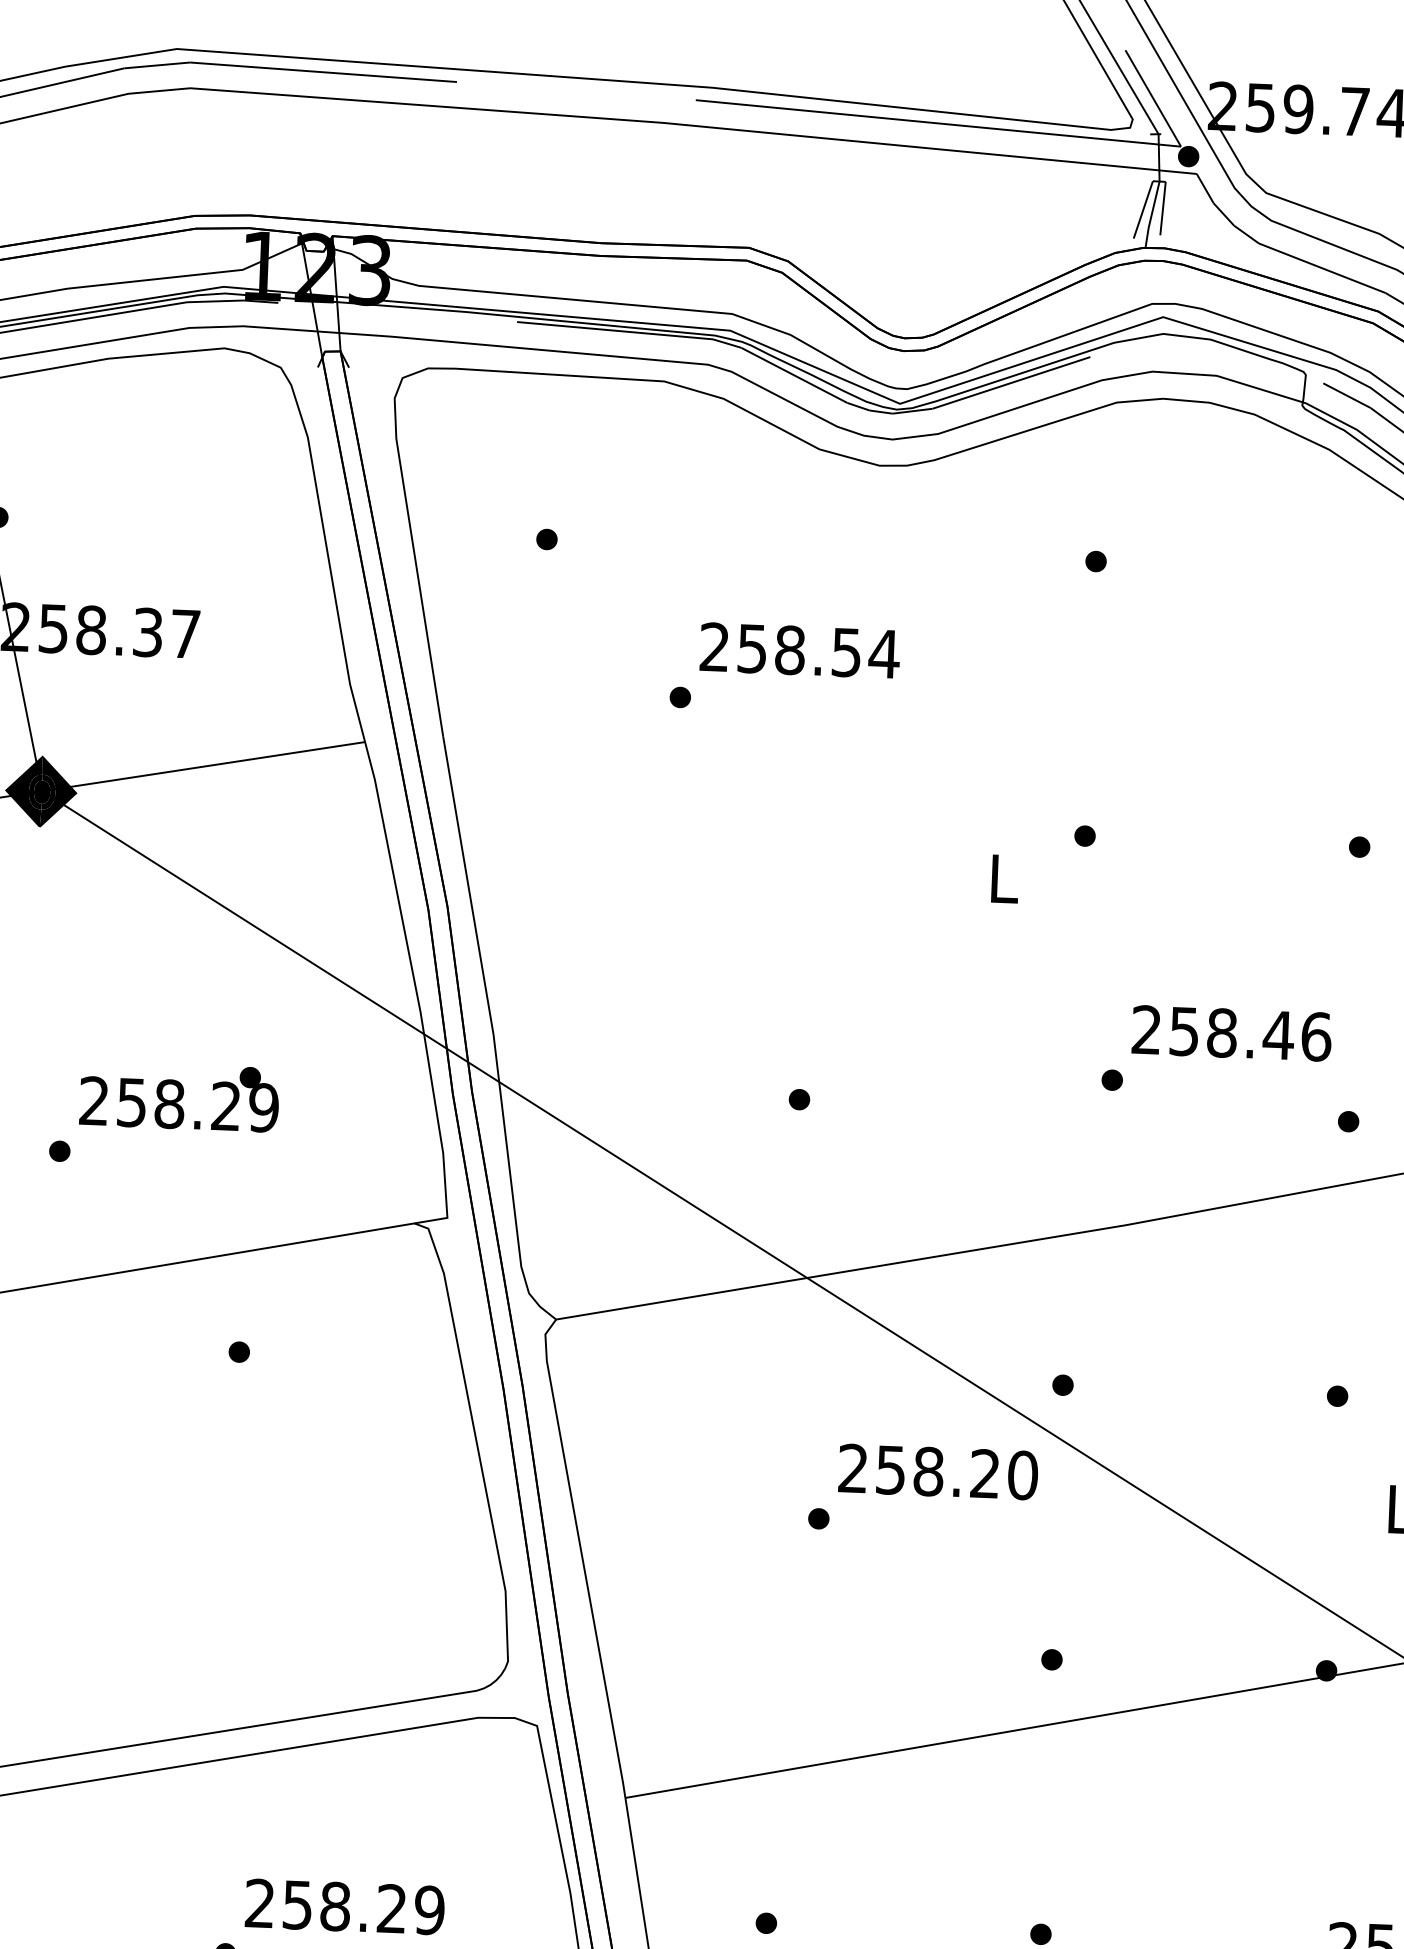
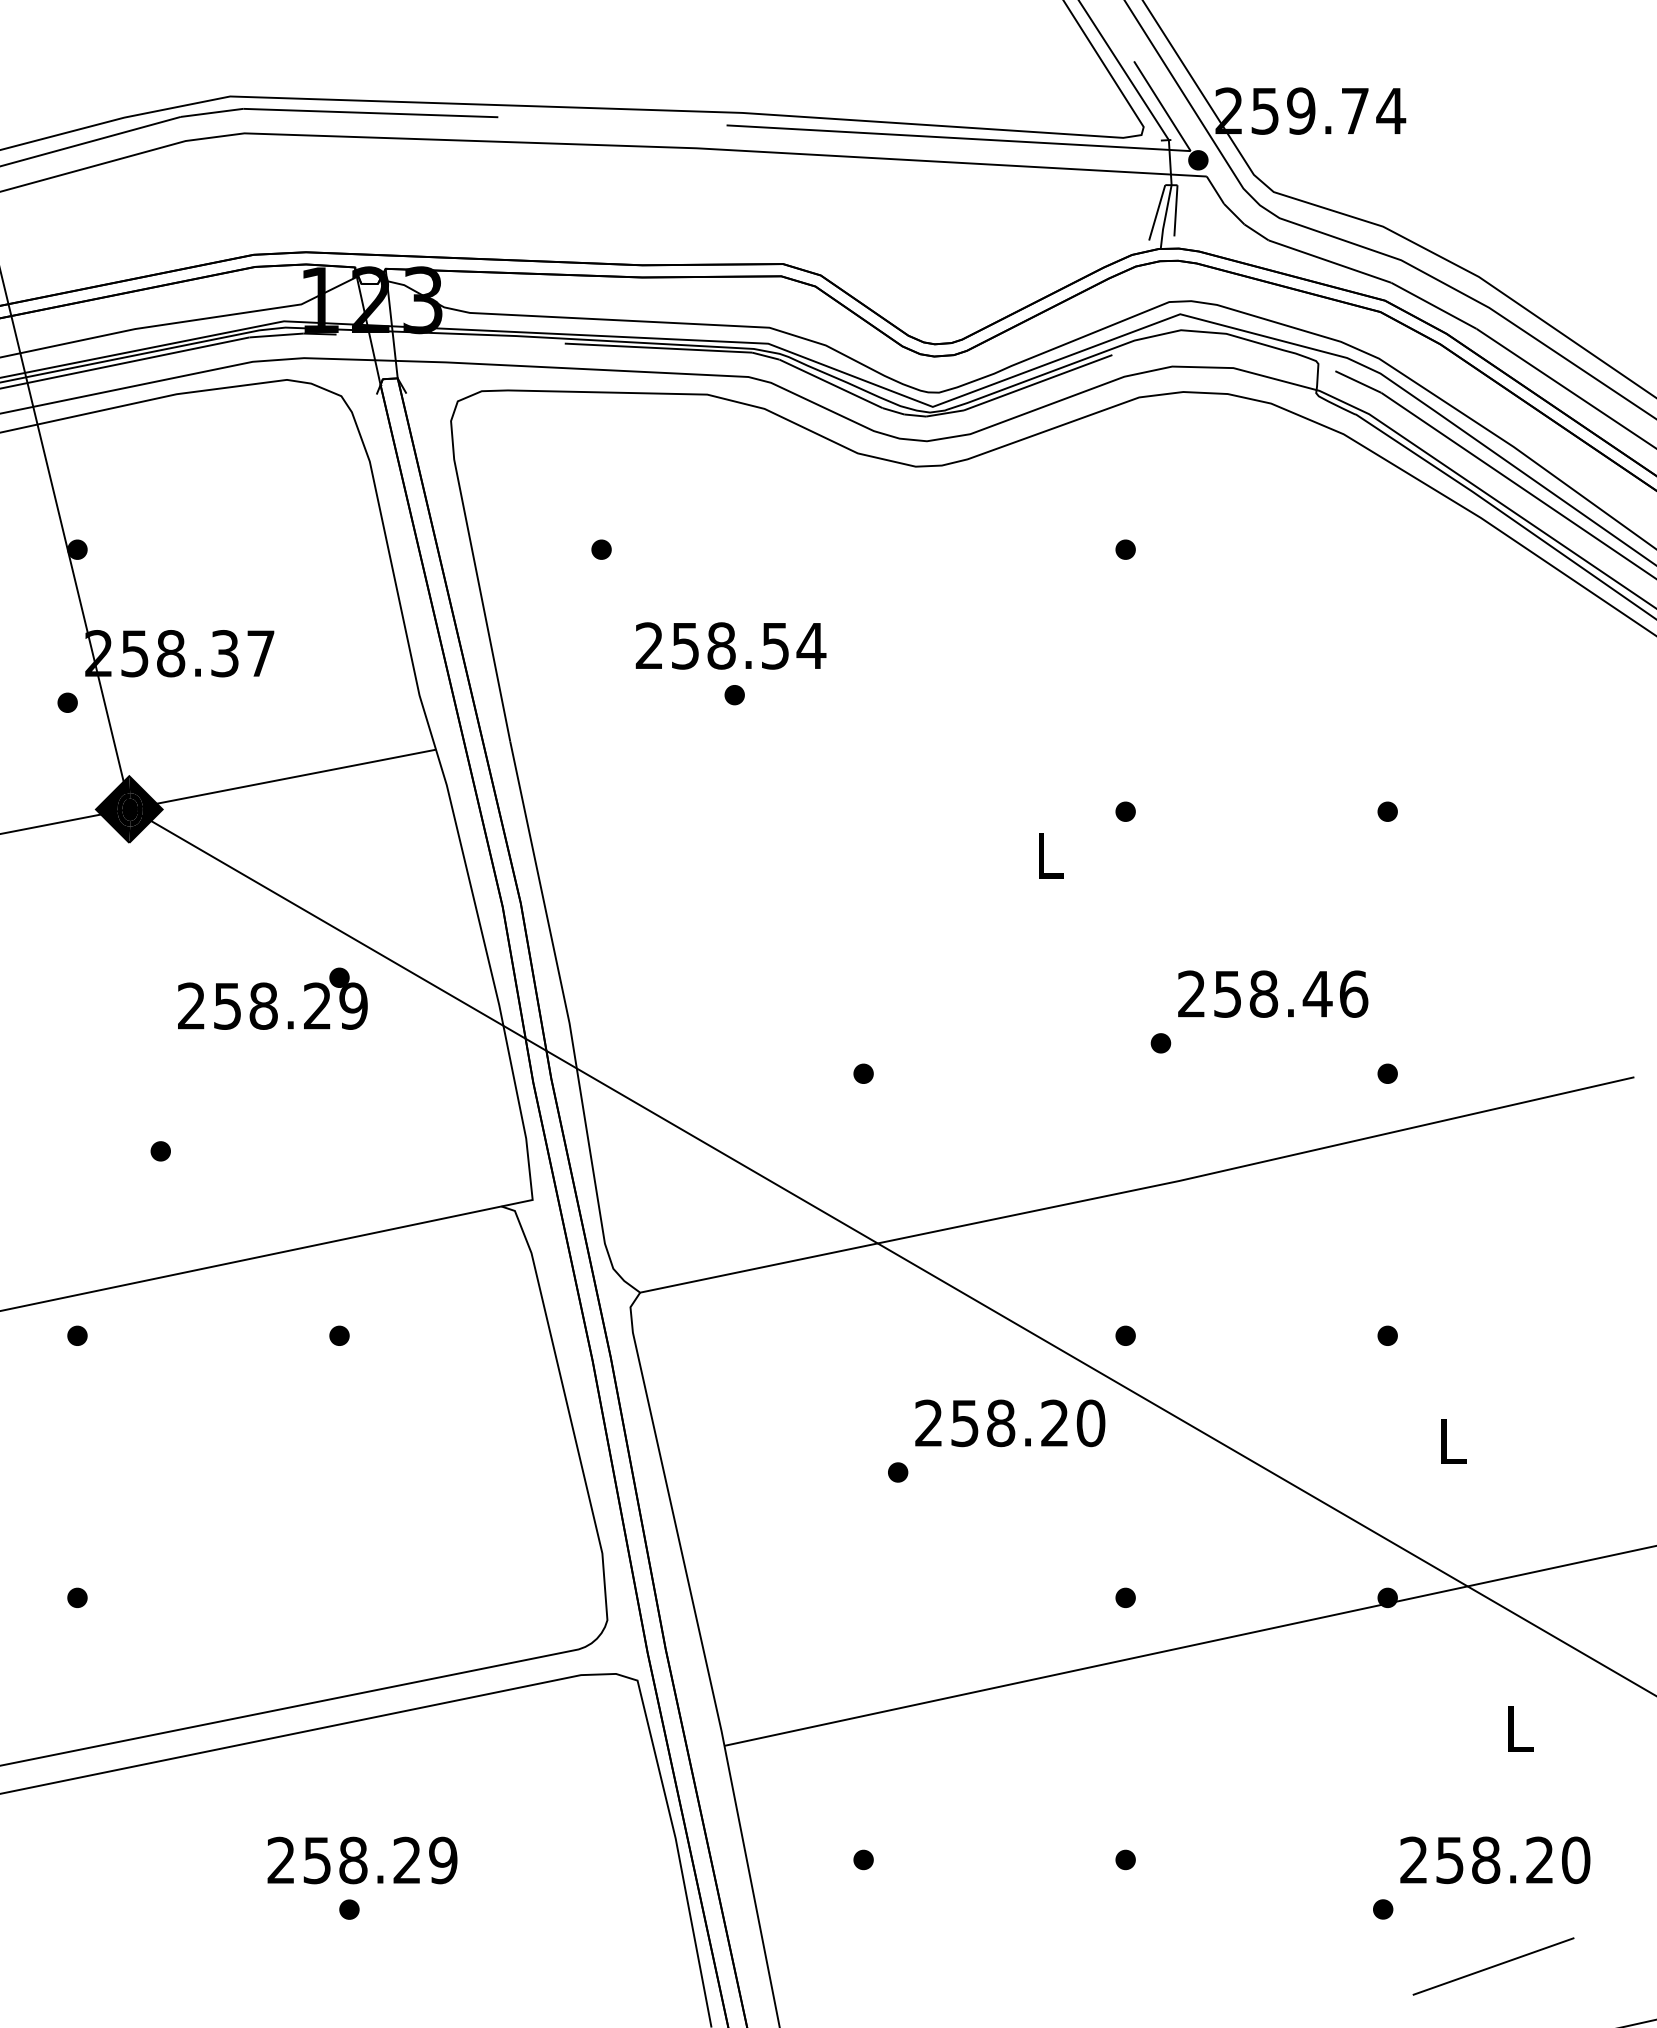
text: (799, 650) -> (730, 645), moved
text: (179, 1096) -> (272, 998), moved
text: (345, 1906) -> (362, 1860), moved

